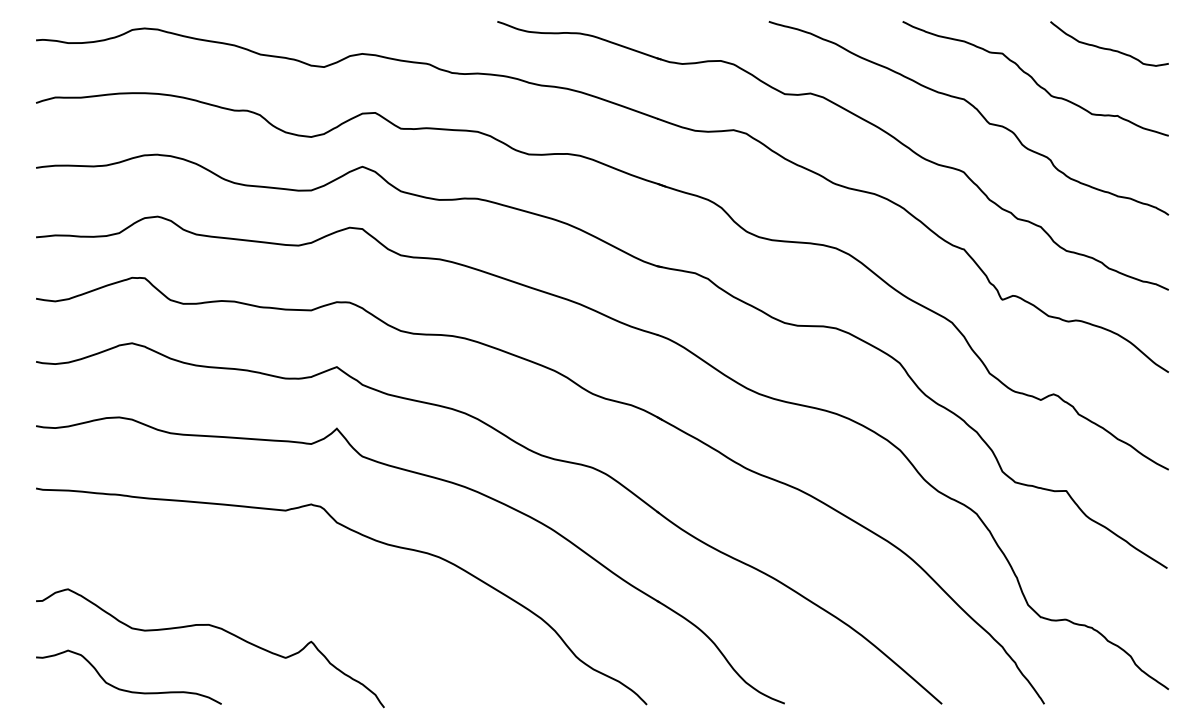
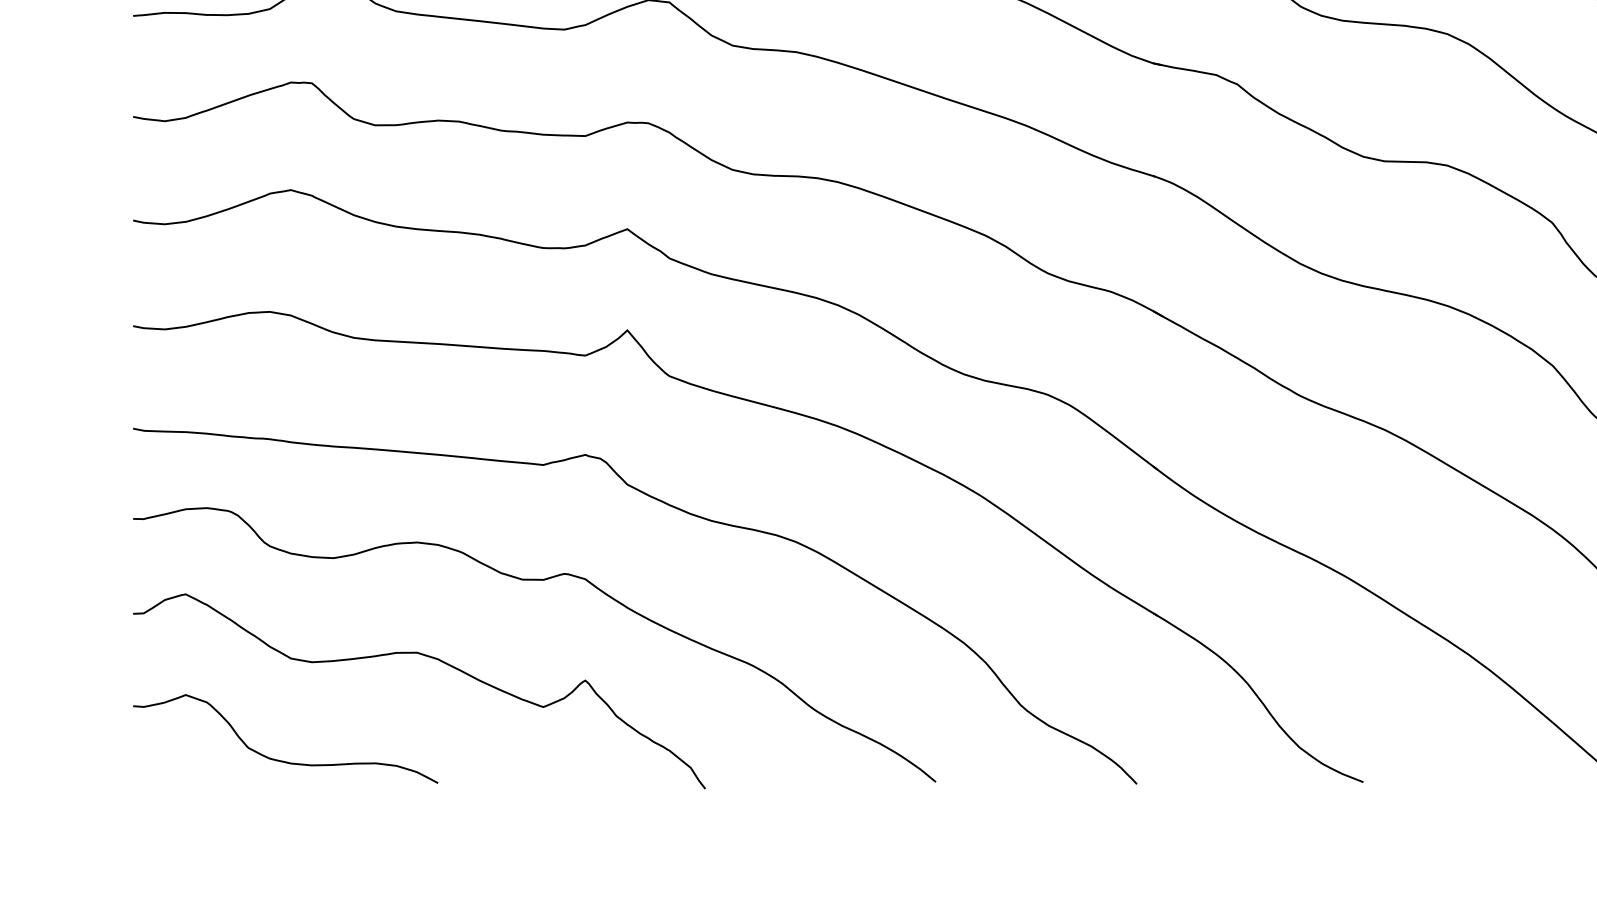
curve: (280, 581) -> (534, 581), added

